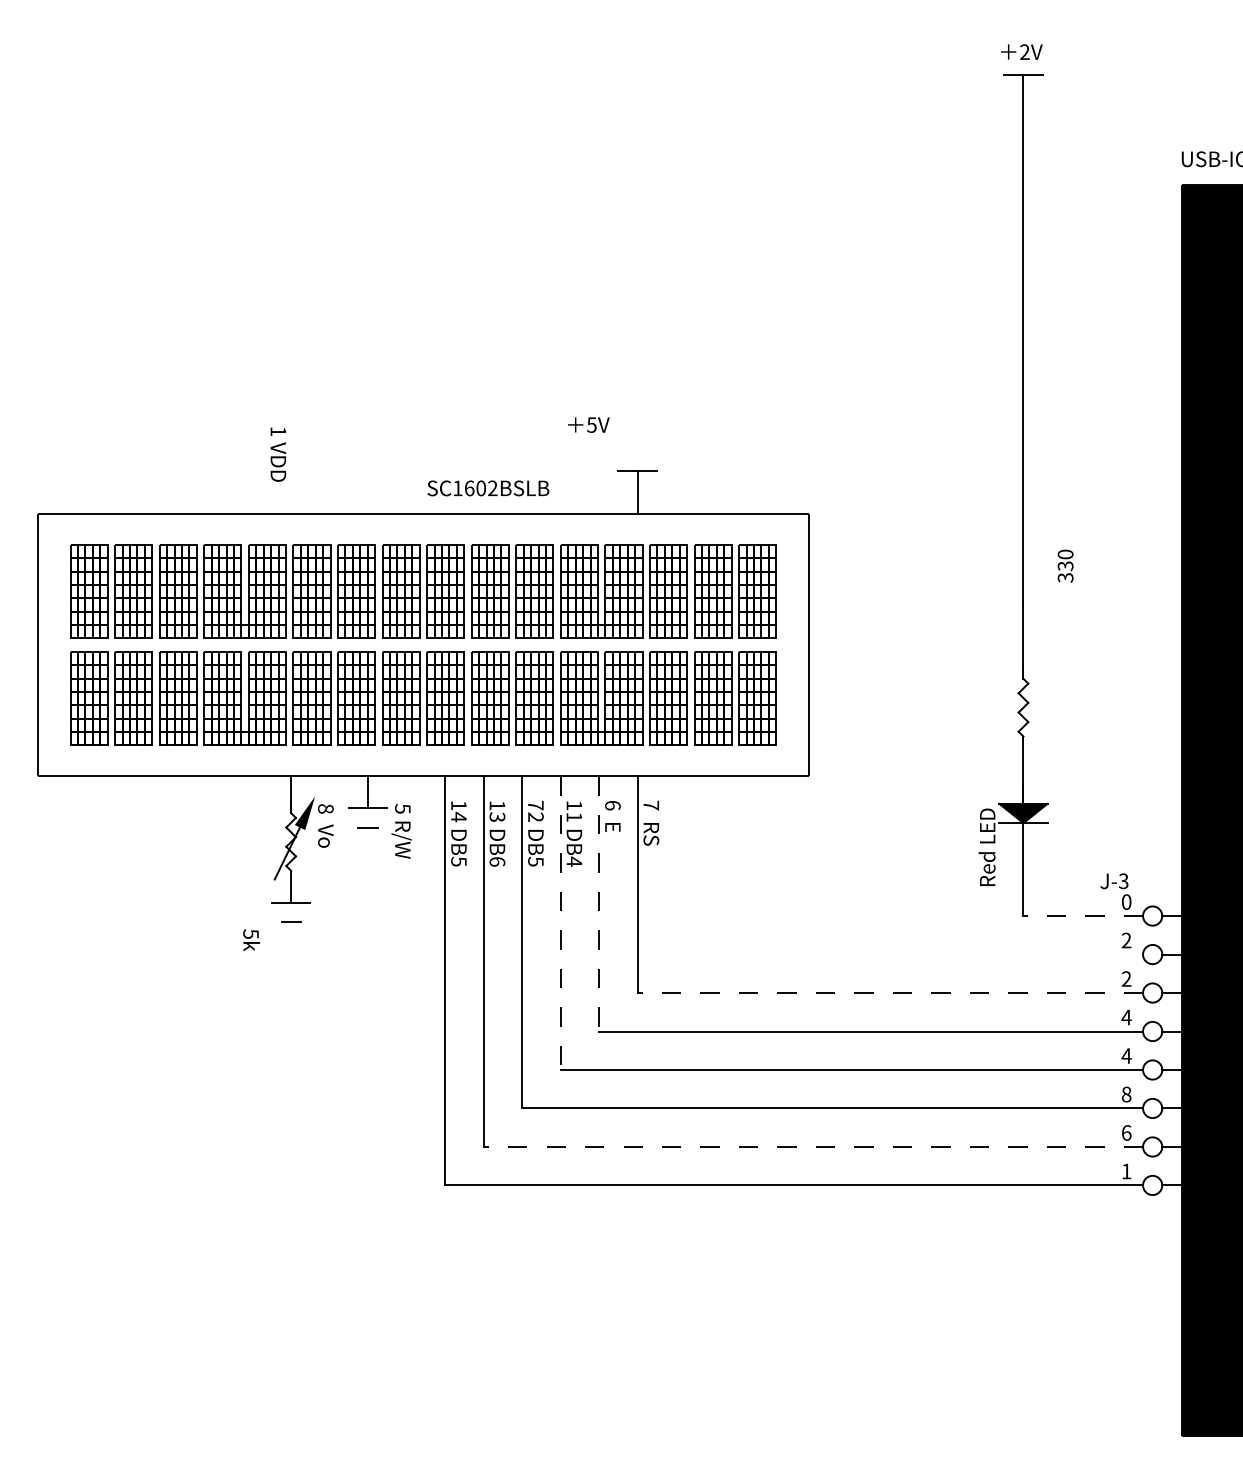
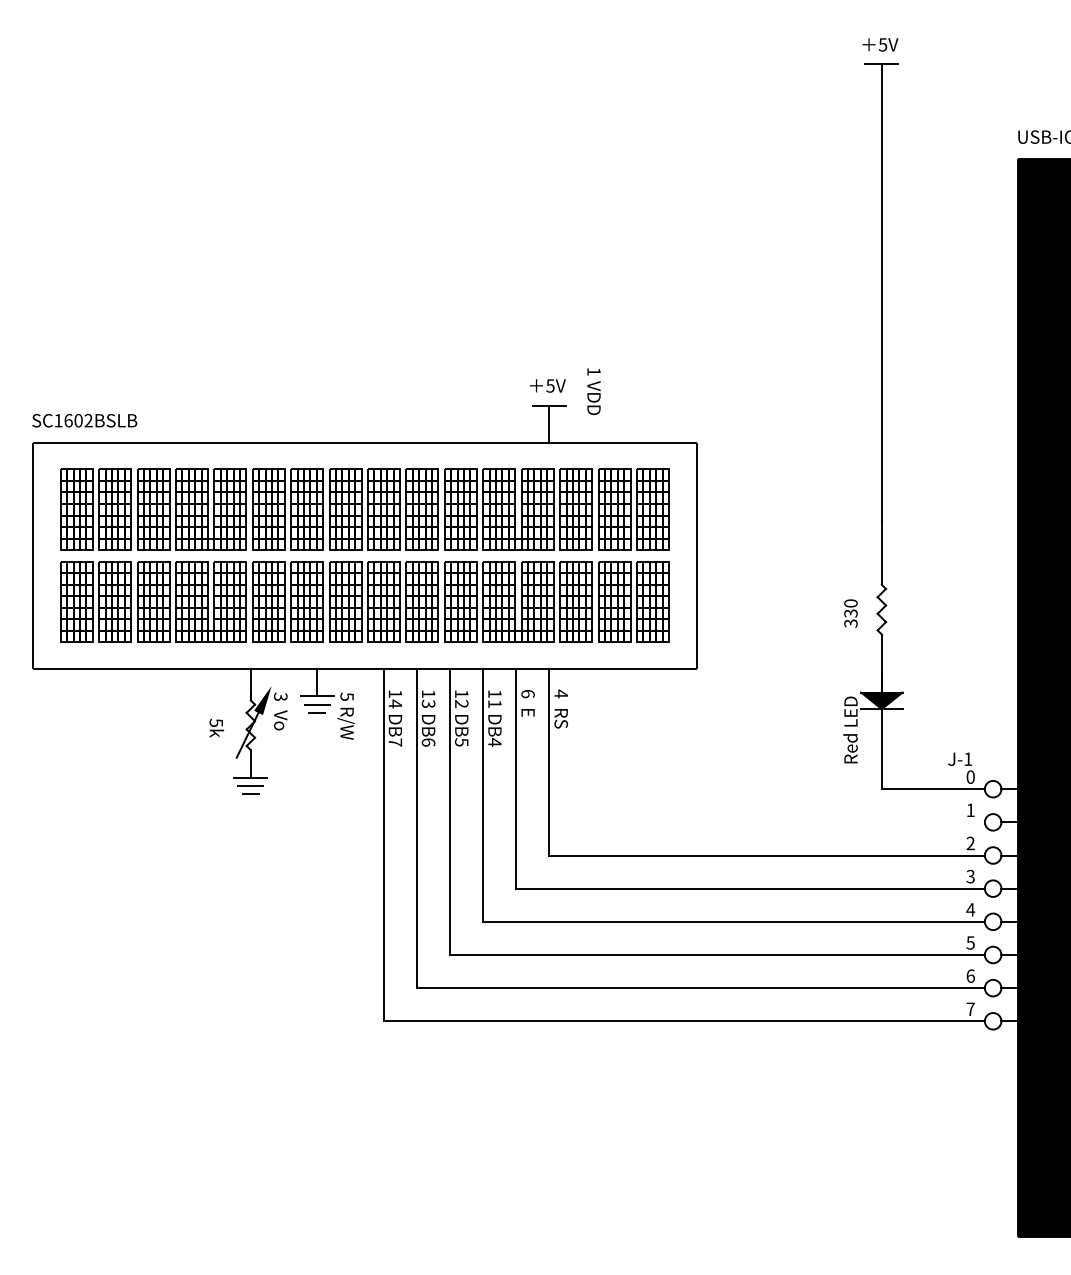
text: (1024, 52) -> (882, 45), 2V -> 5V
text: (588, 424) -> (547, 385), moved
text: (278, 454) -> (594, 391), moved
text: (488, 488) -> (84, 420), moved
text: (1065, 565) -> (850, 612), moved
text: (535, 805) -> (461, 693), 72 -> 12
text: (651, 805) -> (561, 693), 7 -> 4
text: (325, 808) -> (280, 696), 8 -> 3
line: (367, 817) -> (316, 704), added
text: (458, 861) -> (395, 742), DB5 -> DB7
text: (1123, 881) -> (968, 759), J-3 -> J-1
line: (599, 903) -> (516, 778), dashed -> solid
line: (291, 911) -> (251, 785), added
line: (1083, 916) -> (933, 789), dashed -> solid
line: (560, 923) -> (482, 795), dashed -> solid
text: (251, 940) -> (216, 728), moved
text: (1126, 940) -> (970, 810), 2 -> 1
line: (890, 993) -> (767, 855), dashed -> solid
text: (1126, 1017) -> (970, 876), 4 -> 3
text: (1126, 1094) -> (970, 942), 8 -> 5
line: (813, 1146) -> (700, 987), dashed -> solid
text: (1126, 1171) -> (970, 1009), 1 -> 7

